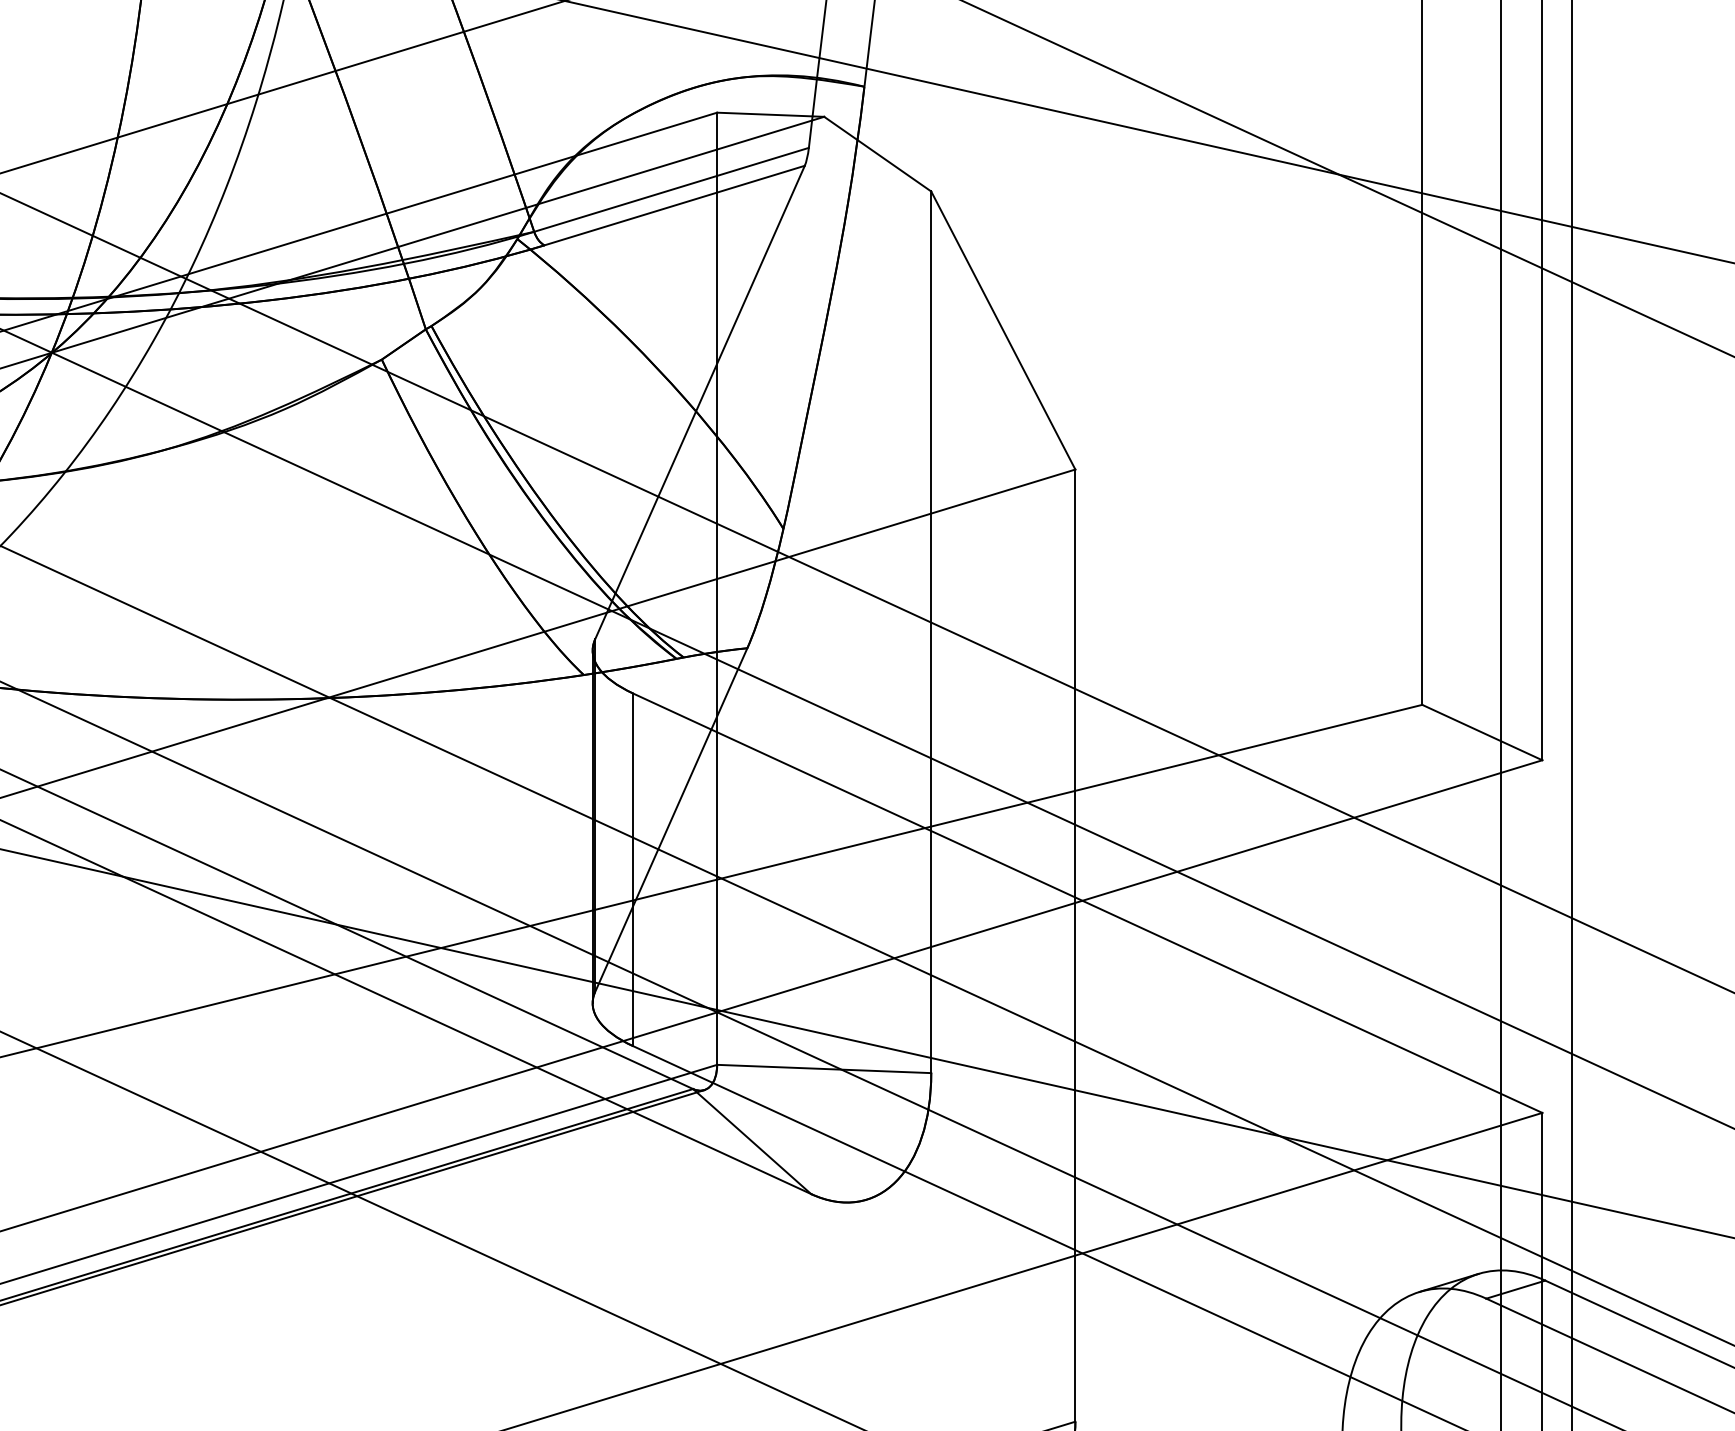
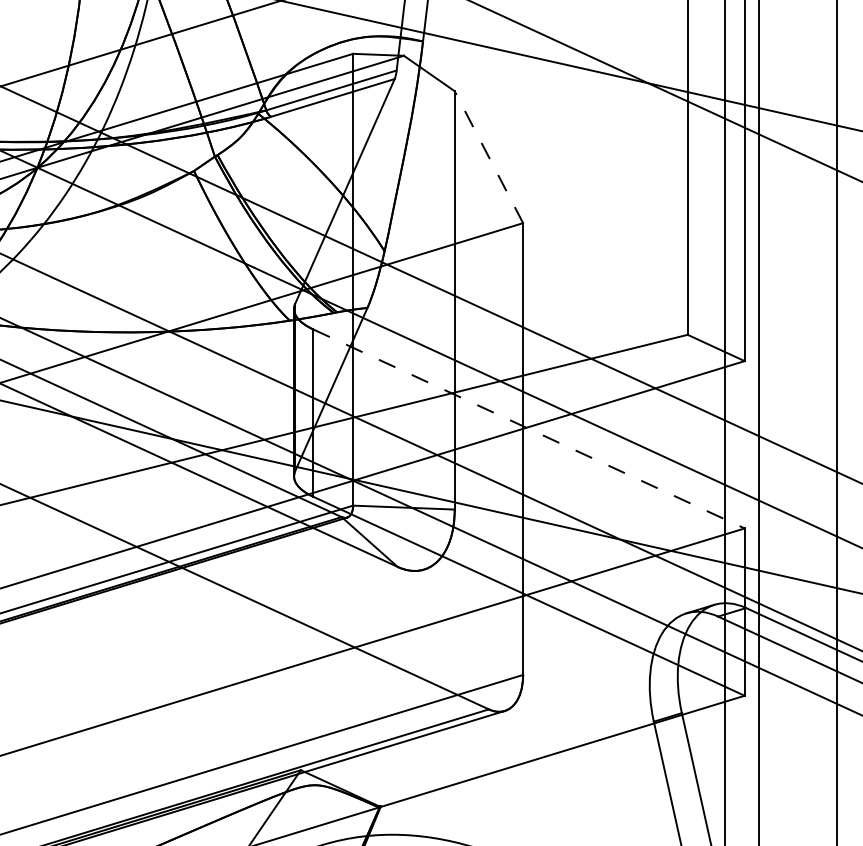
line: (1002, 329) -> (488, 156), solid -> dashed
line: (1088, 904) -> (529, 429), solid -> dashed

